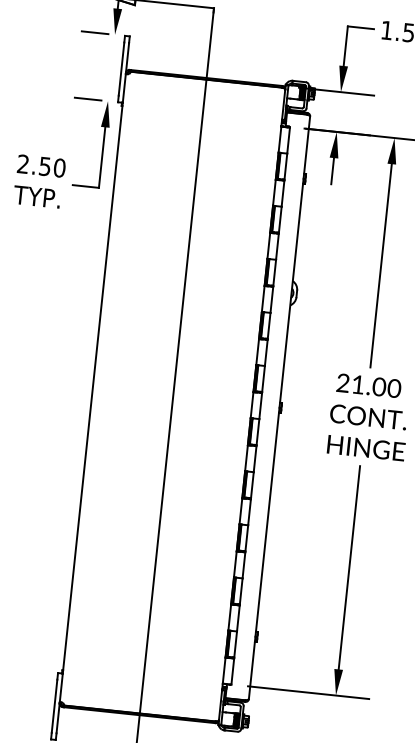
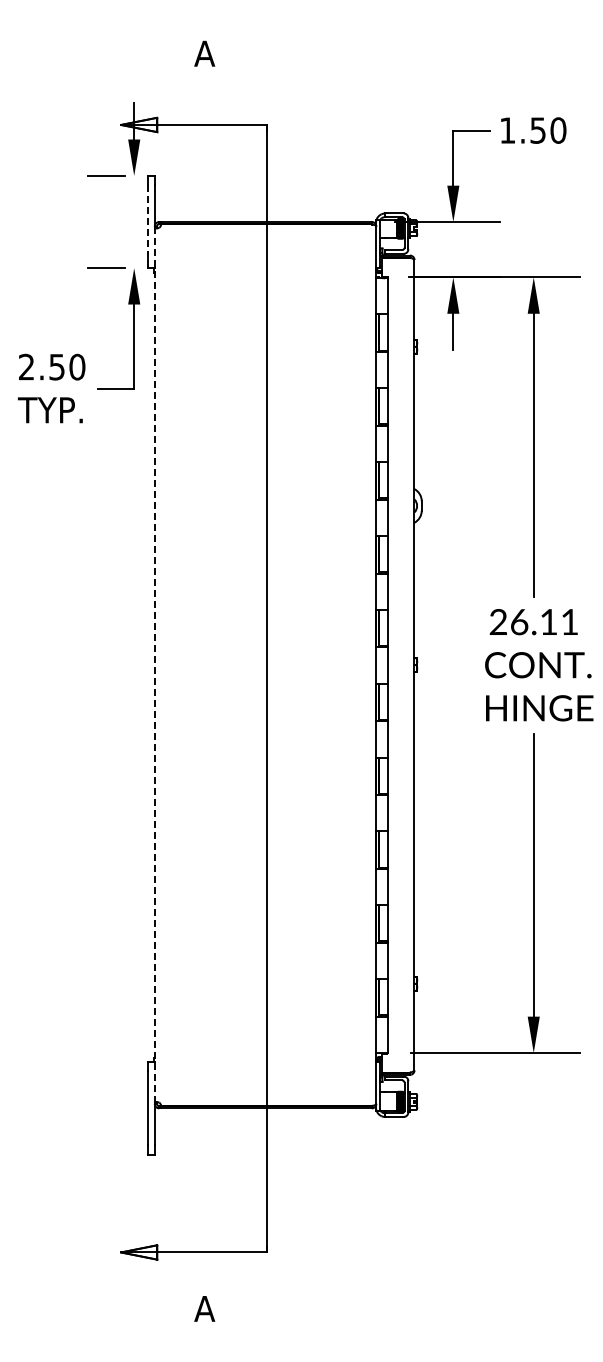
line: (121, 69) -> (148, 222), solid -> dashed
text: (376, 386) -> (545, 622), 21.00 -> 26.11
line: (92, 387) -> (154, 664), solid -> dashed

